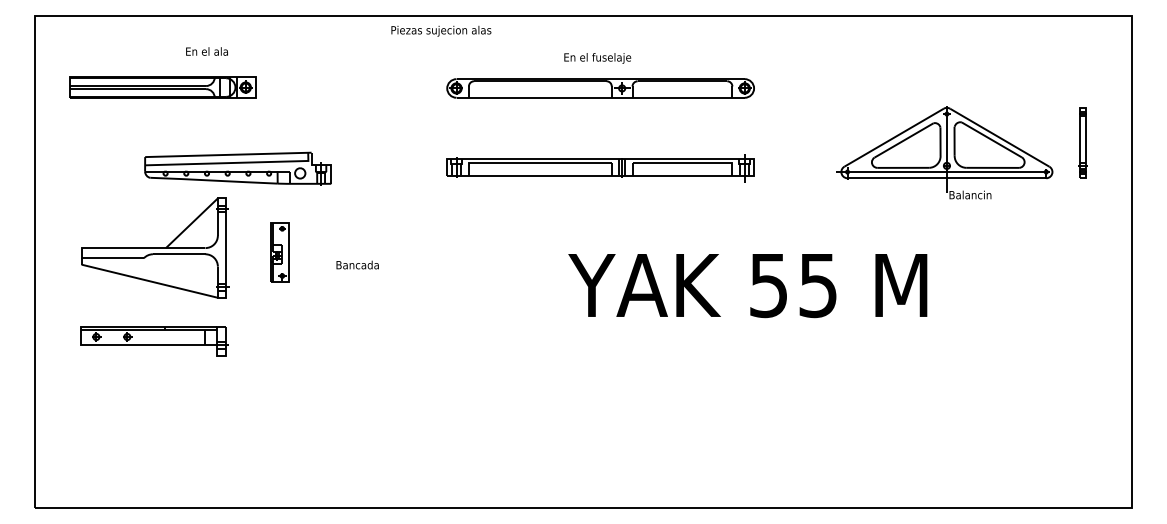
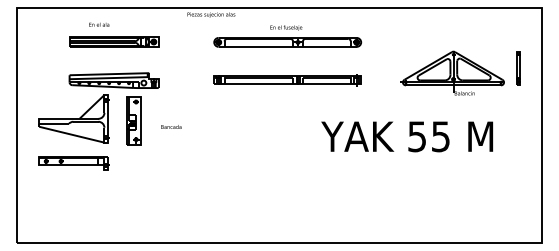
part: (163, 86) -> (114, 41), moved
part: (278, 251) -> (133, 120), size x1.67
text: (746, 284) -> (406, 136), moved

